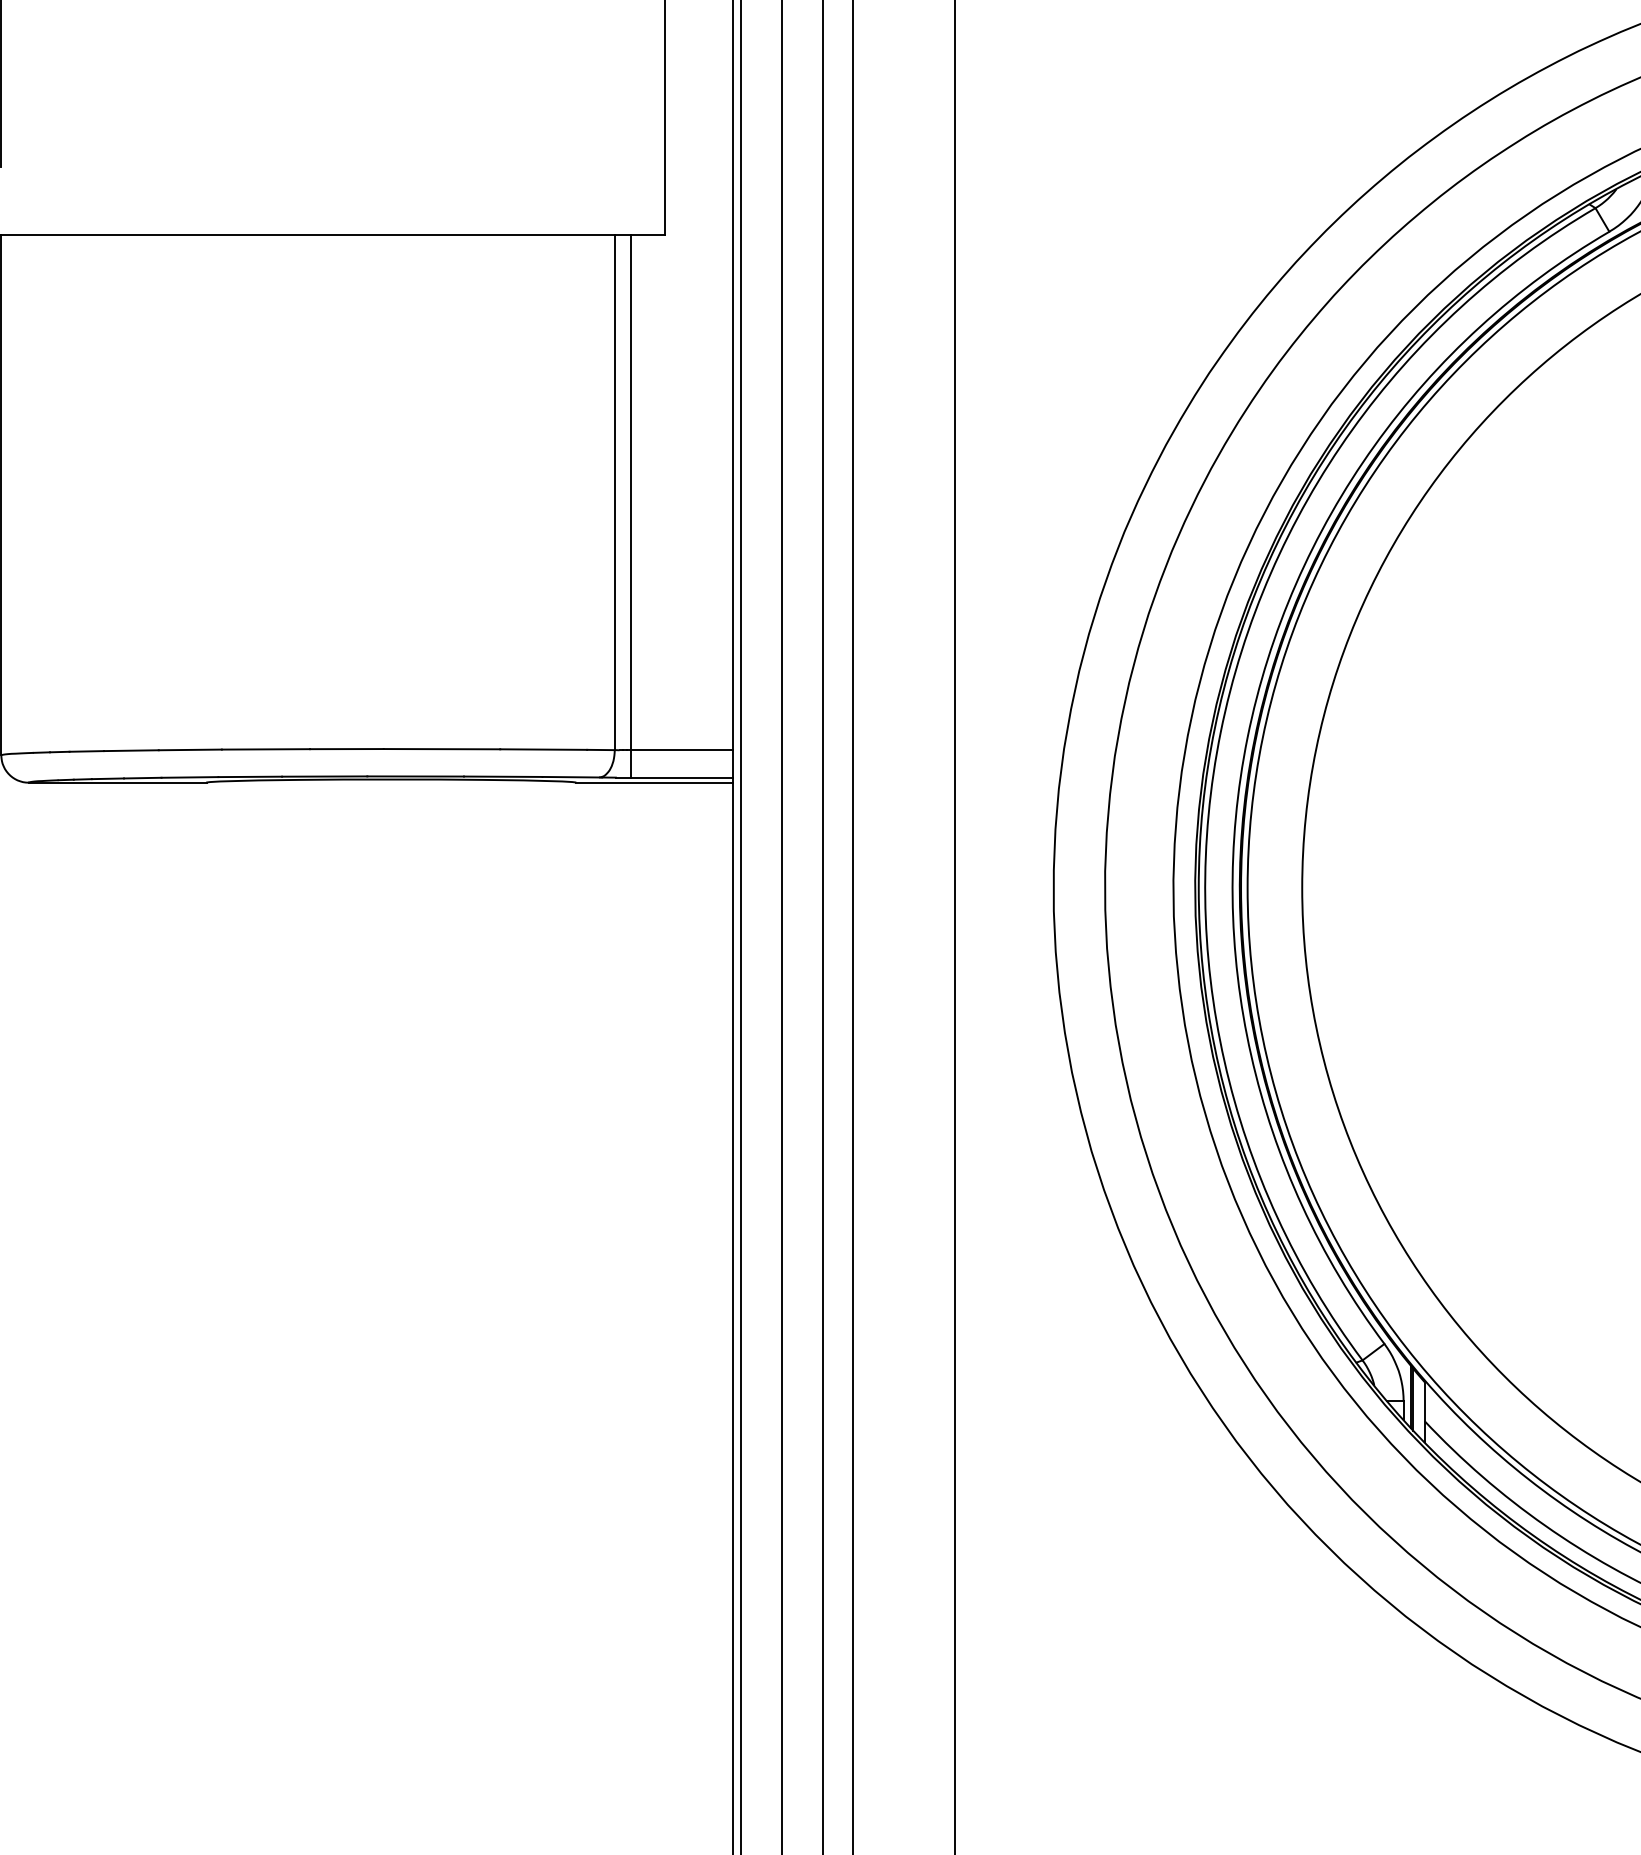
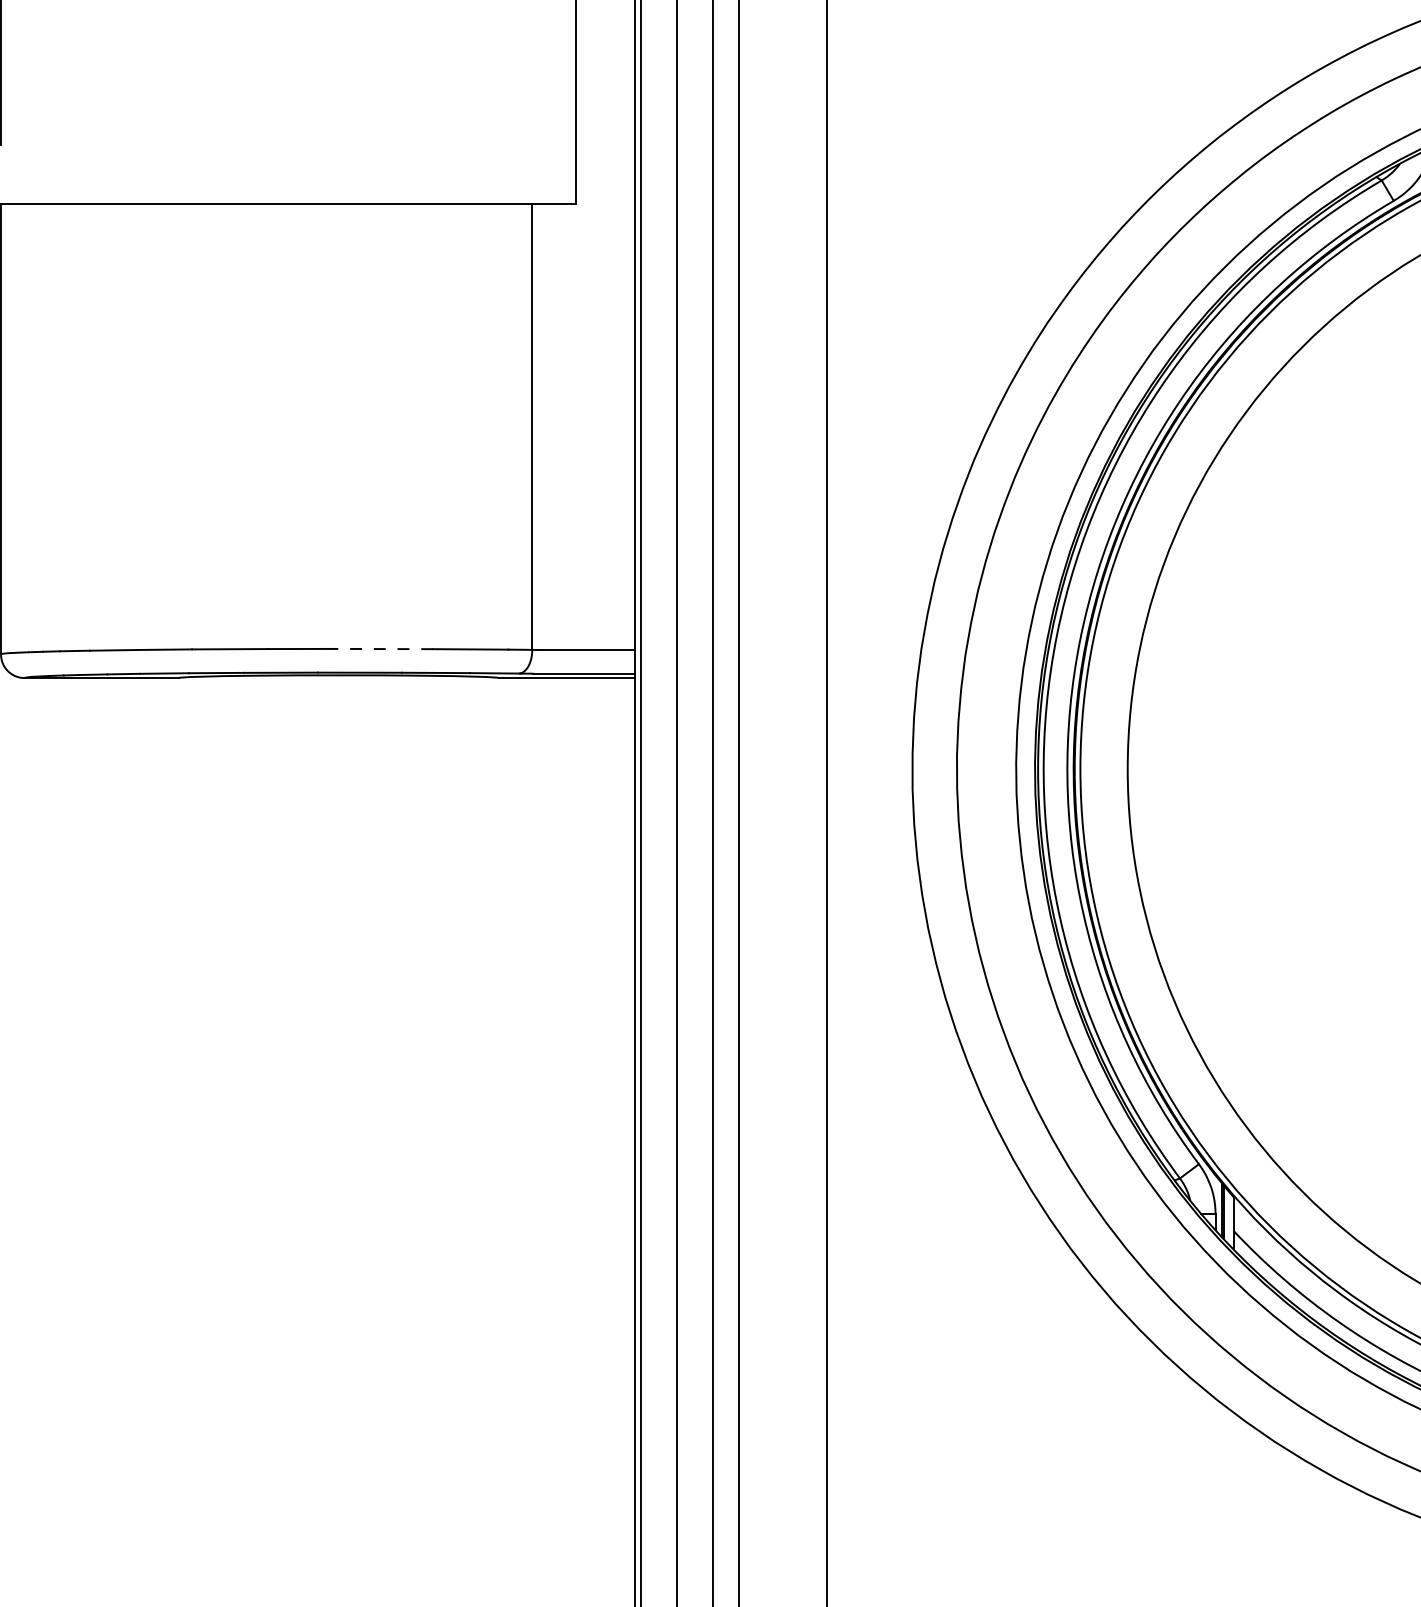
line: (629, 506) -> (545, 438), removed
line: (441, 749) -> (382, 649), solid -> dashed

